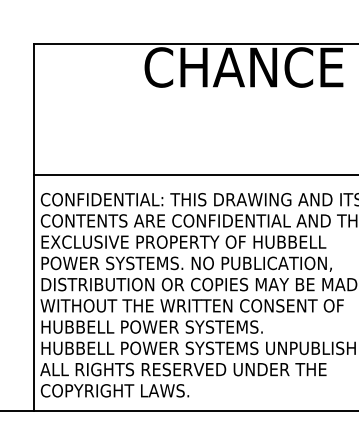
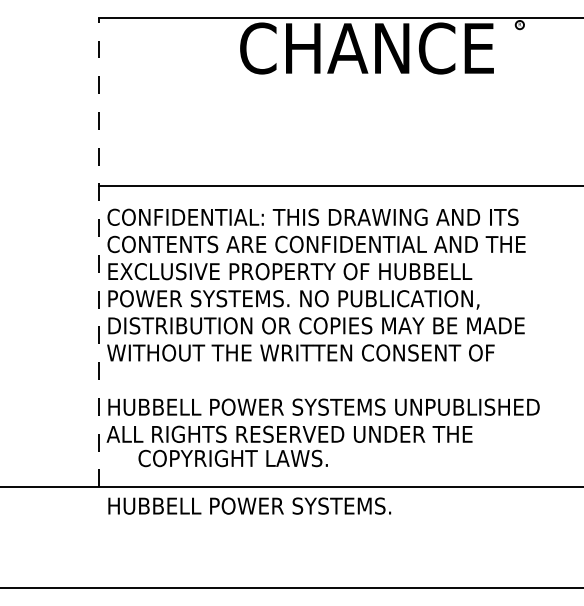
line: (34, 227) -> (99, 252), solid -> dashed
text: (151, 326) -> (249, 505), moved
text: (114, 390) -> (232, 458), moved

